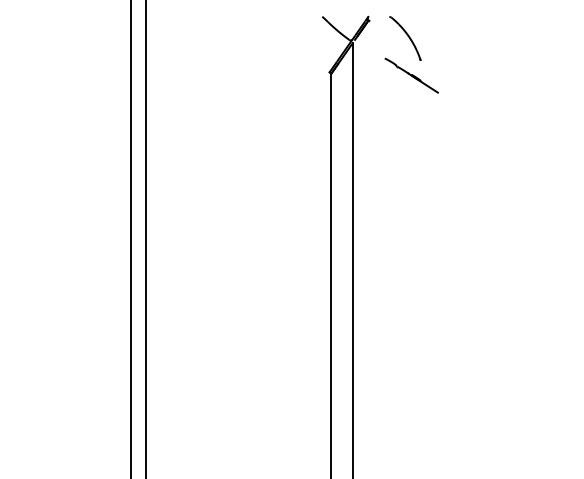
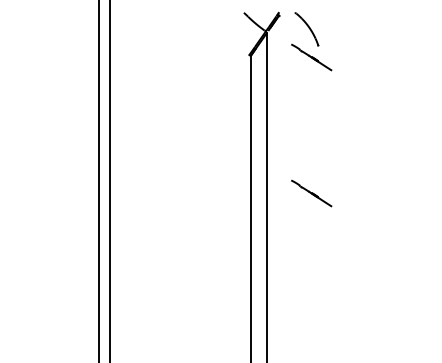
line: (411, 255) -> (311, 193), added

